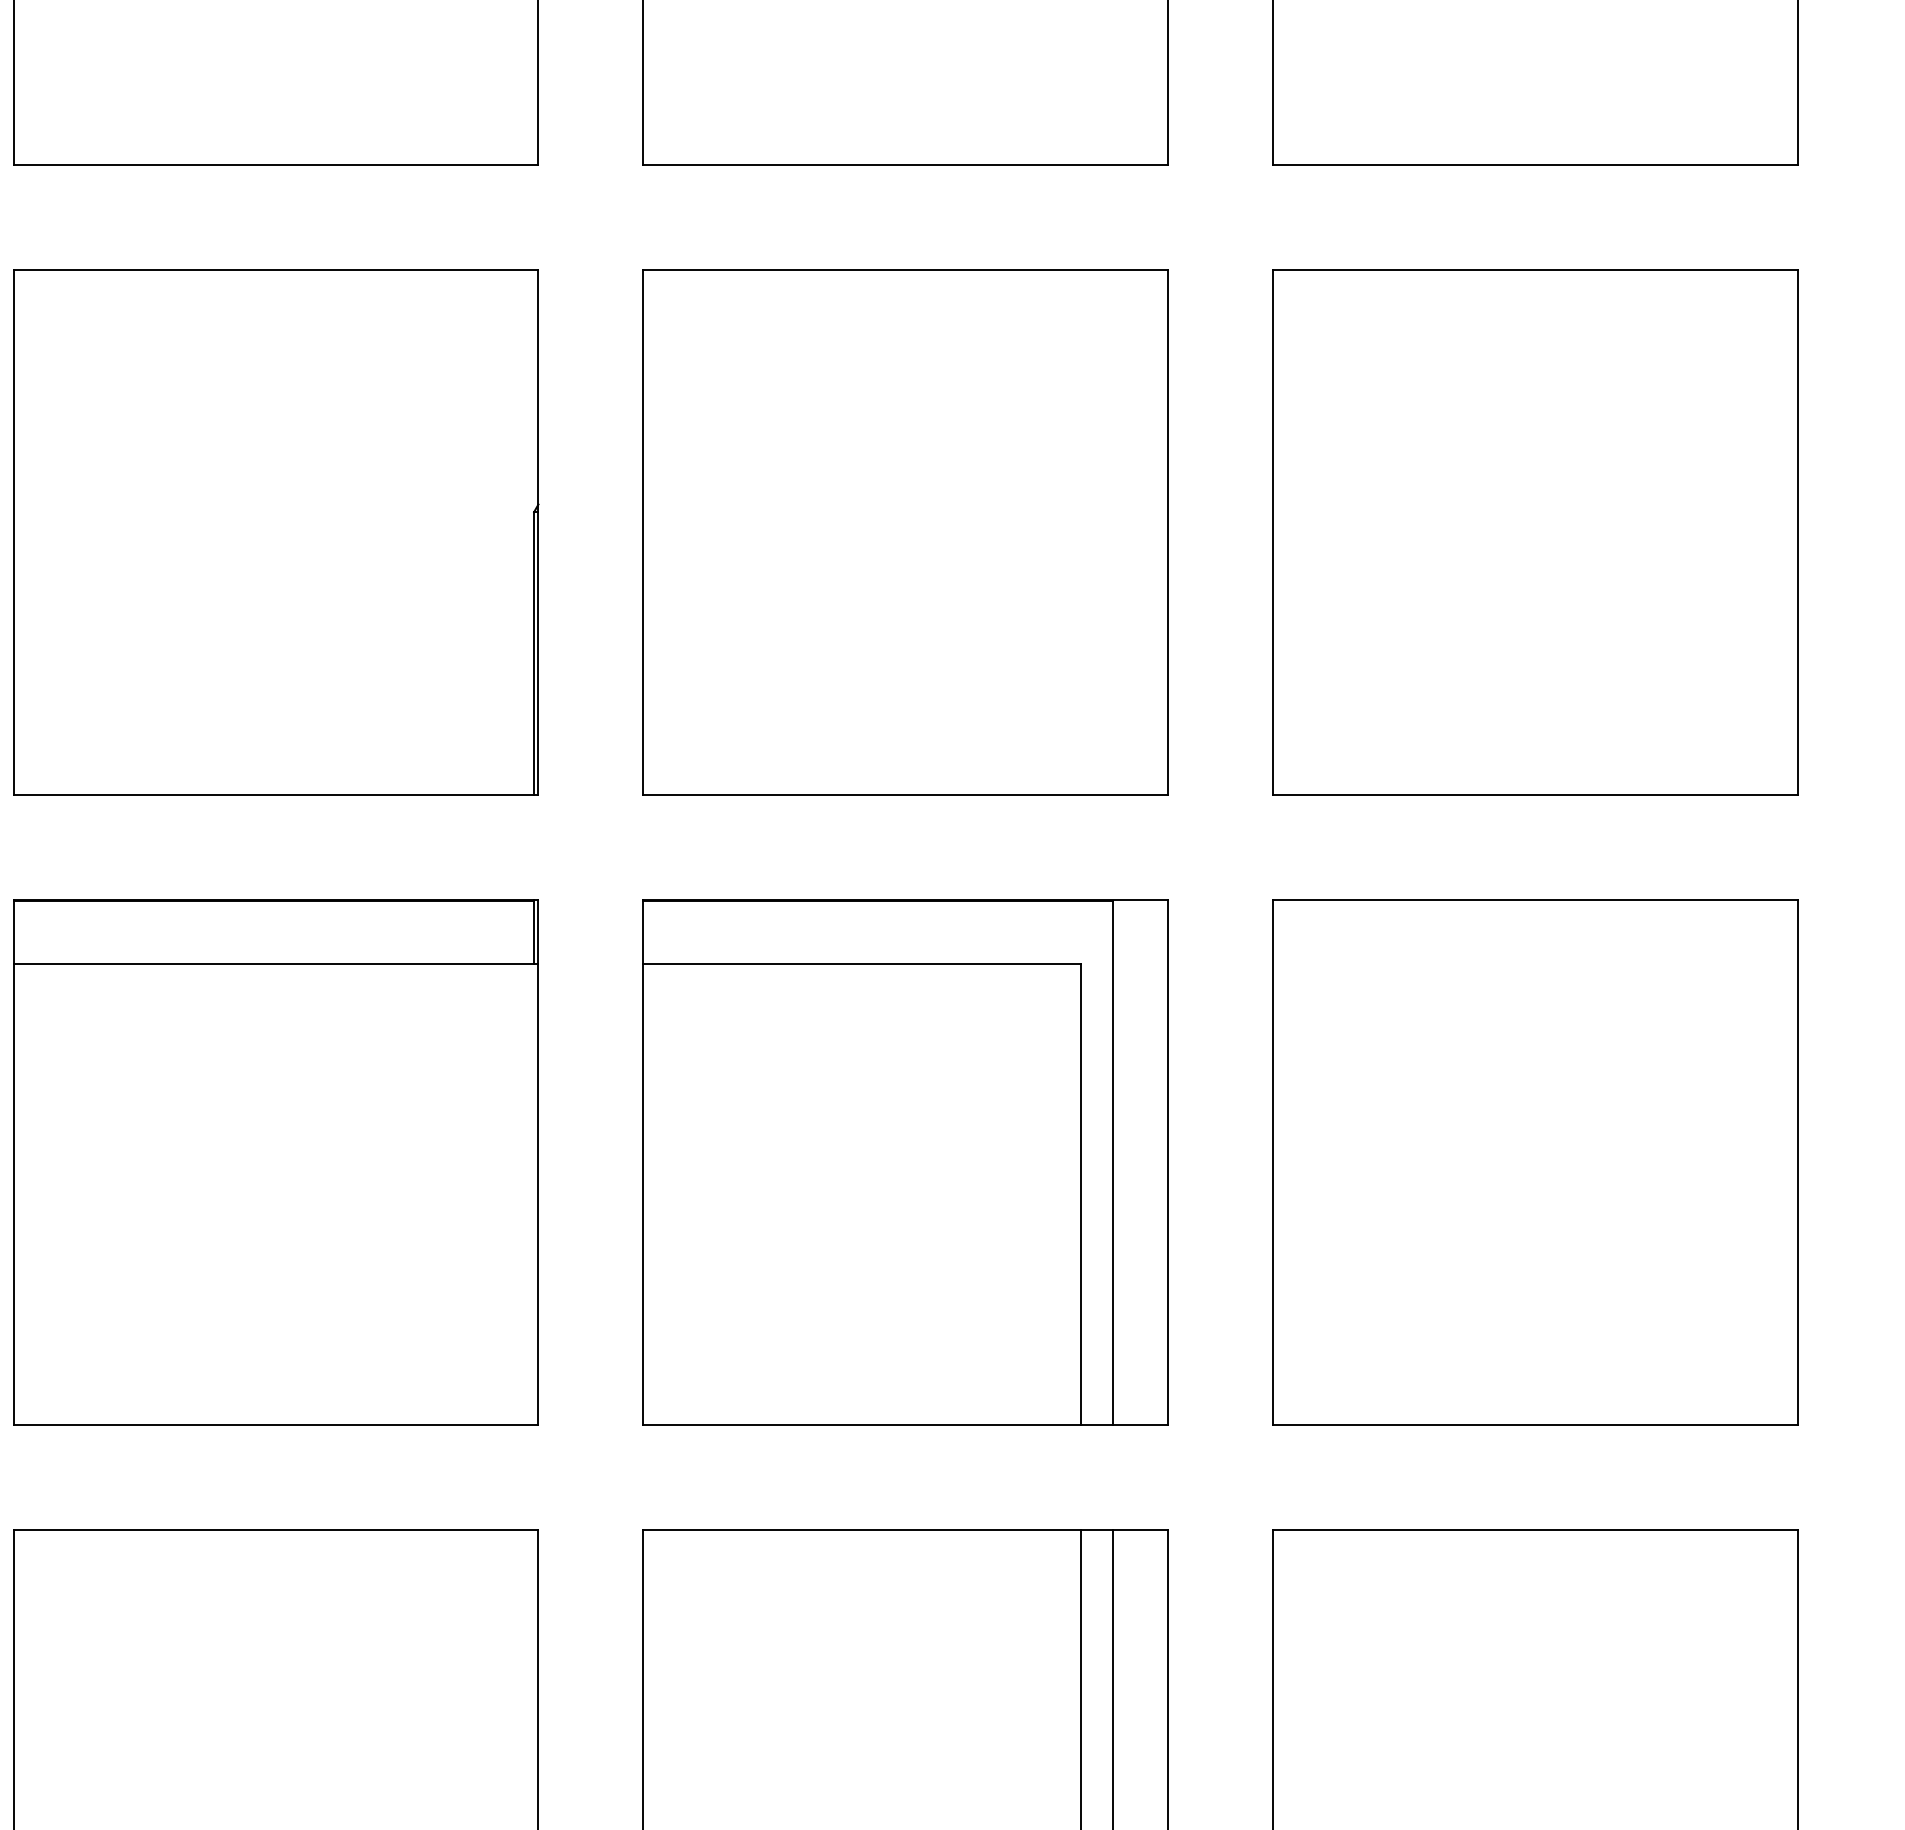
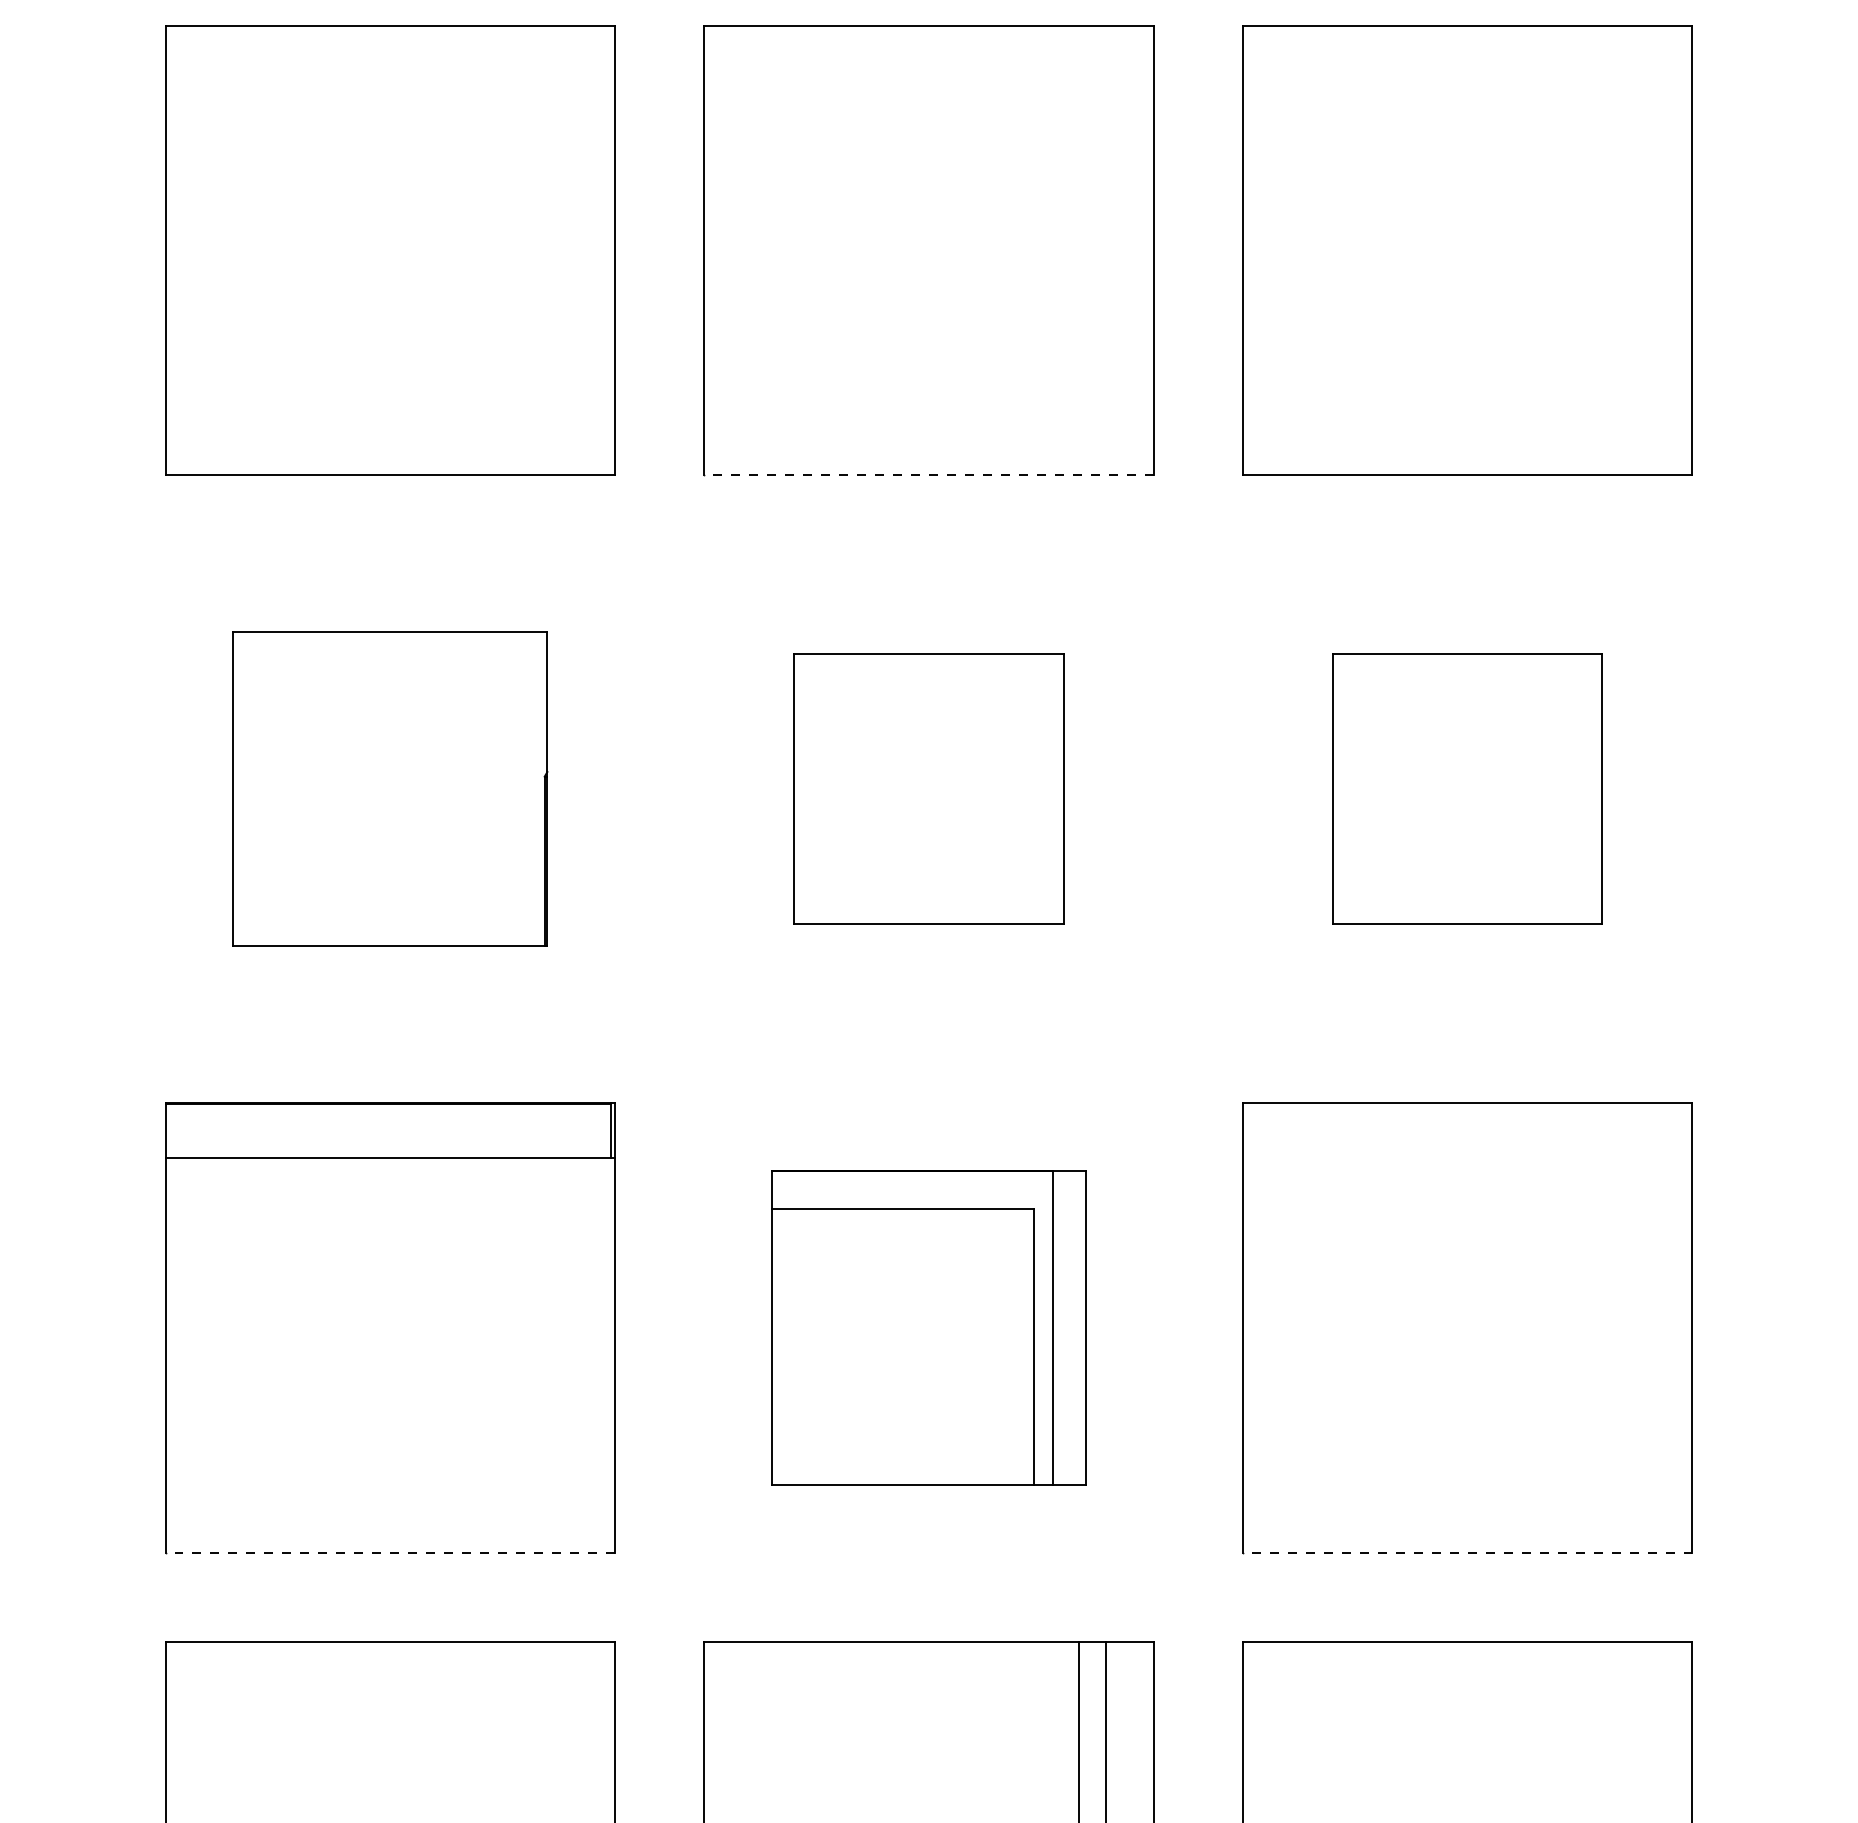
line: (906, 165) -> (929, 474), solid -> dashed
part: (276, 532) -> (390, 788), size x0.7
part: (905, 532) -> (928, 788), size x0.6
part: (1535, 532) -> (1467, 788), size x0.6
part: (905, 1162) -> (928, 1327), size x0.7
line: (276, 1425) -> (390, 1552), solid -> dashed
line: (1535, 1425) -> (1467, 1552), solid -> dashed

